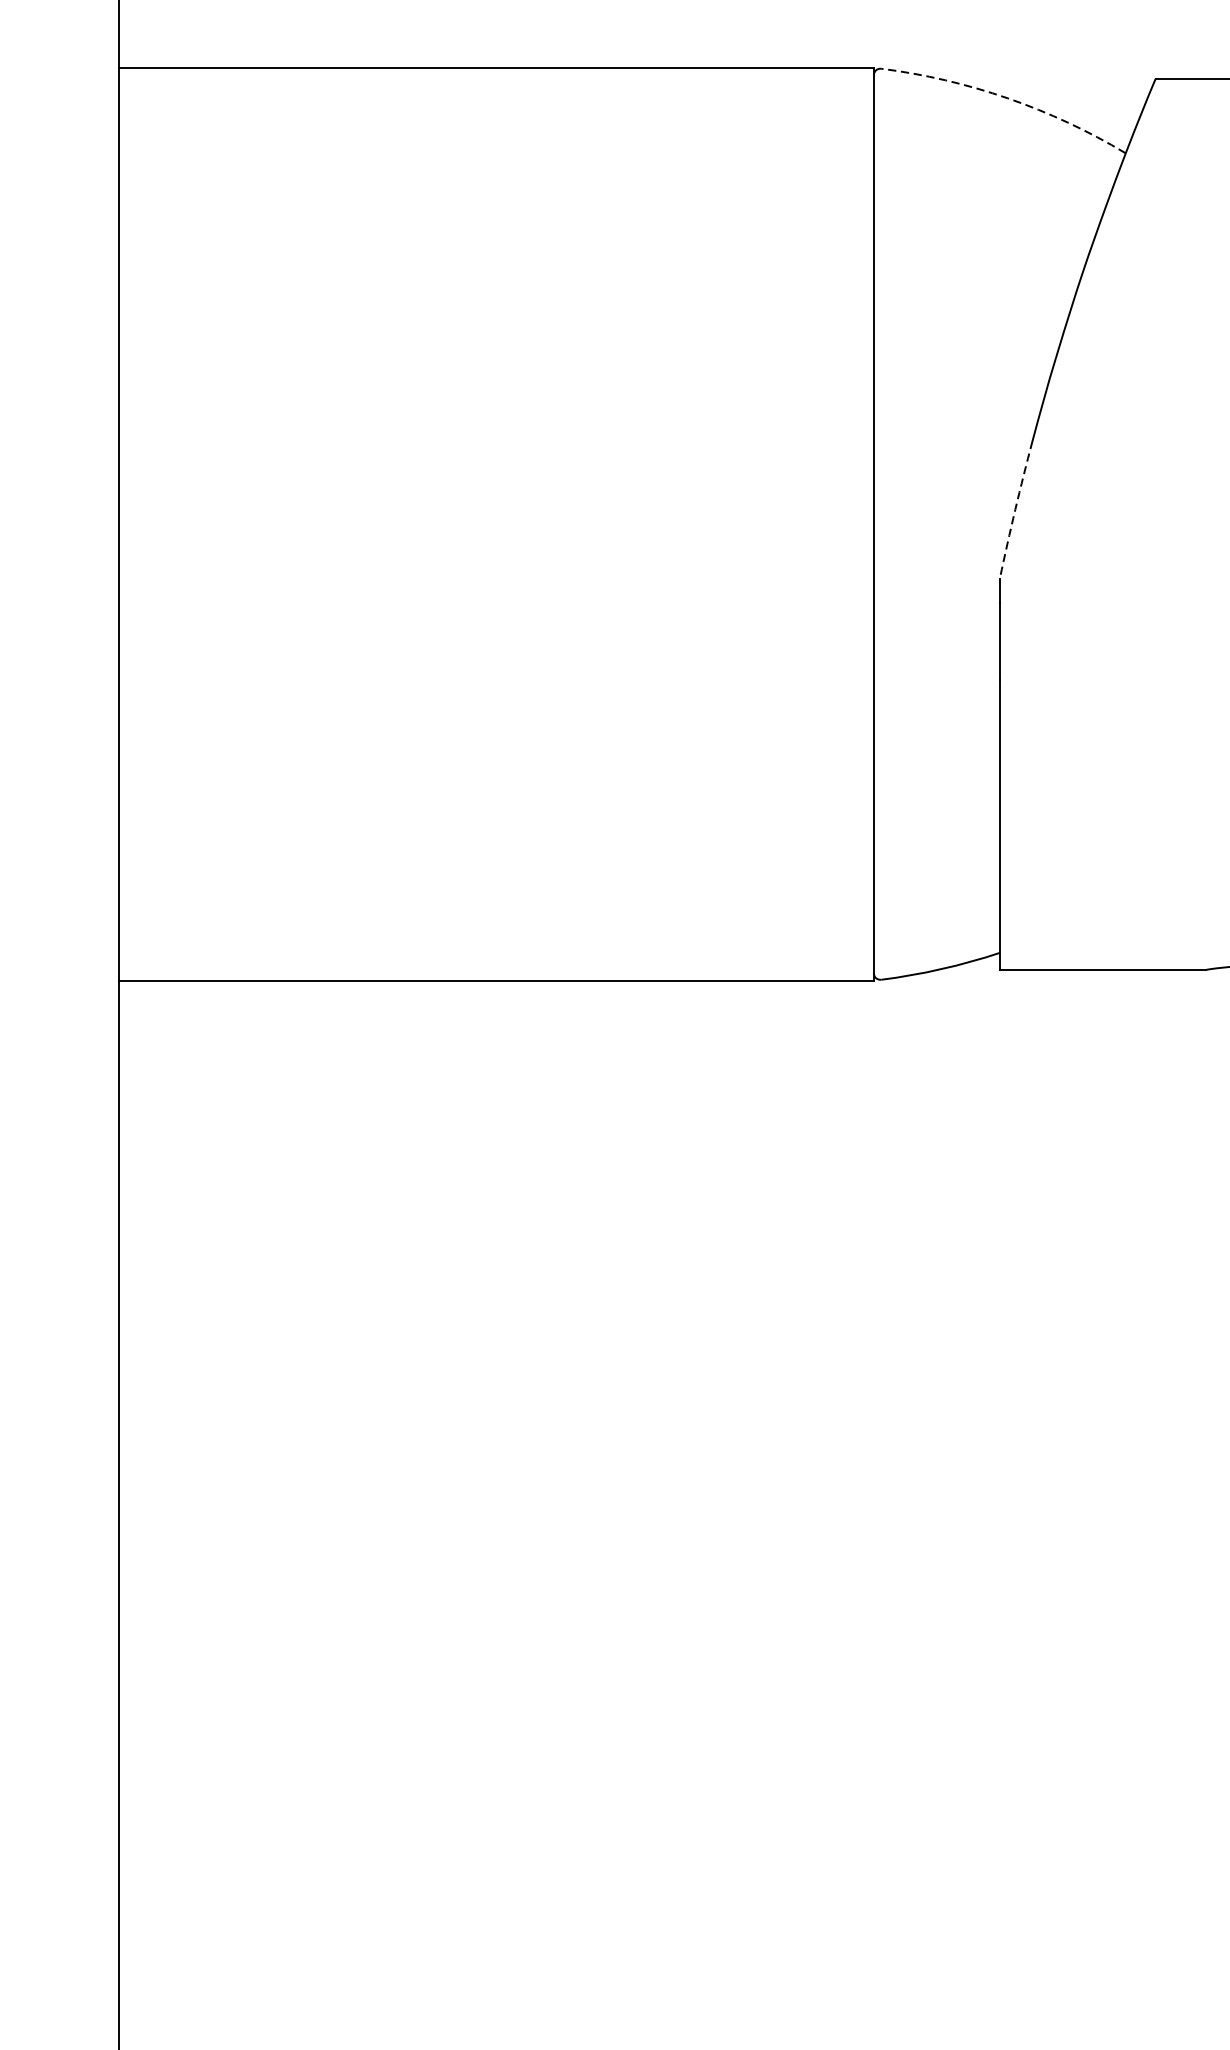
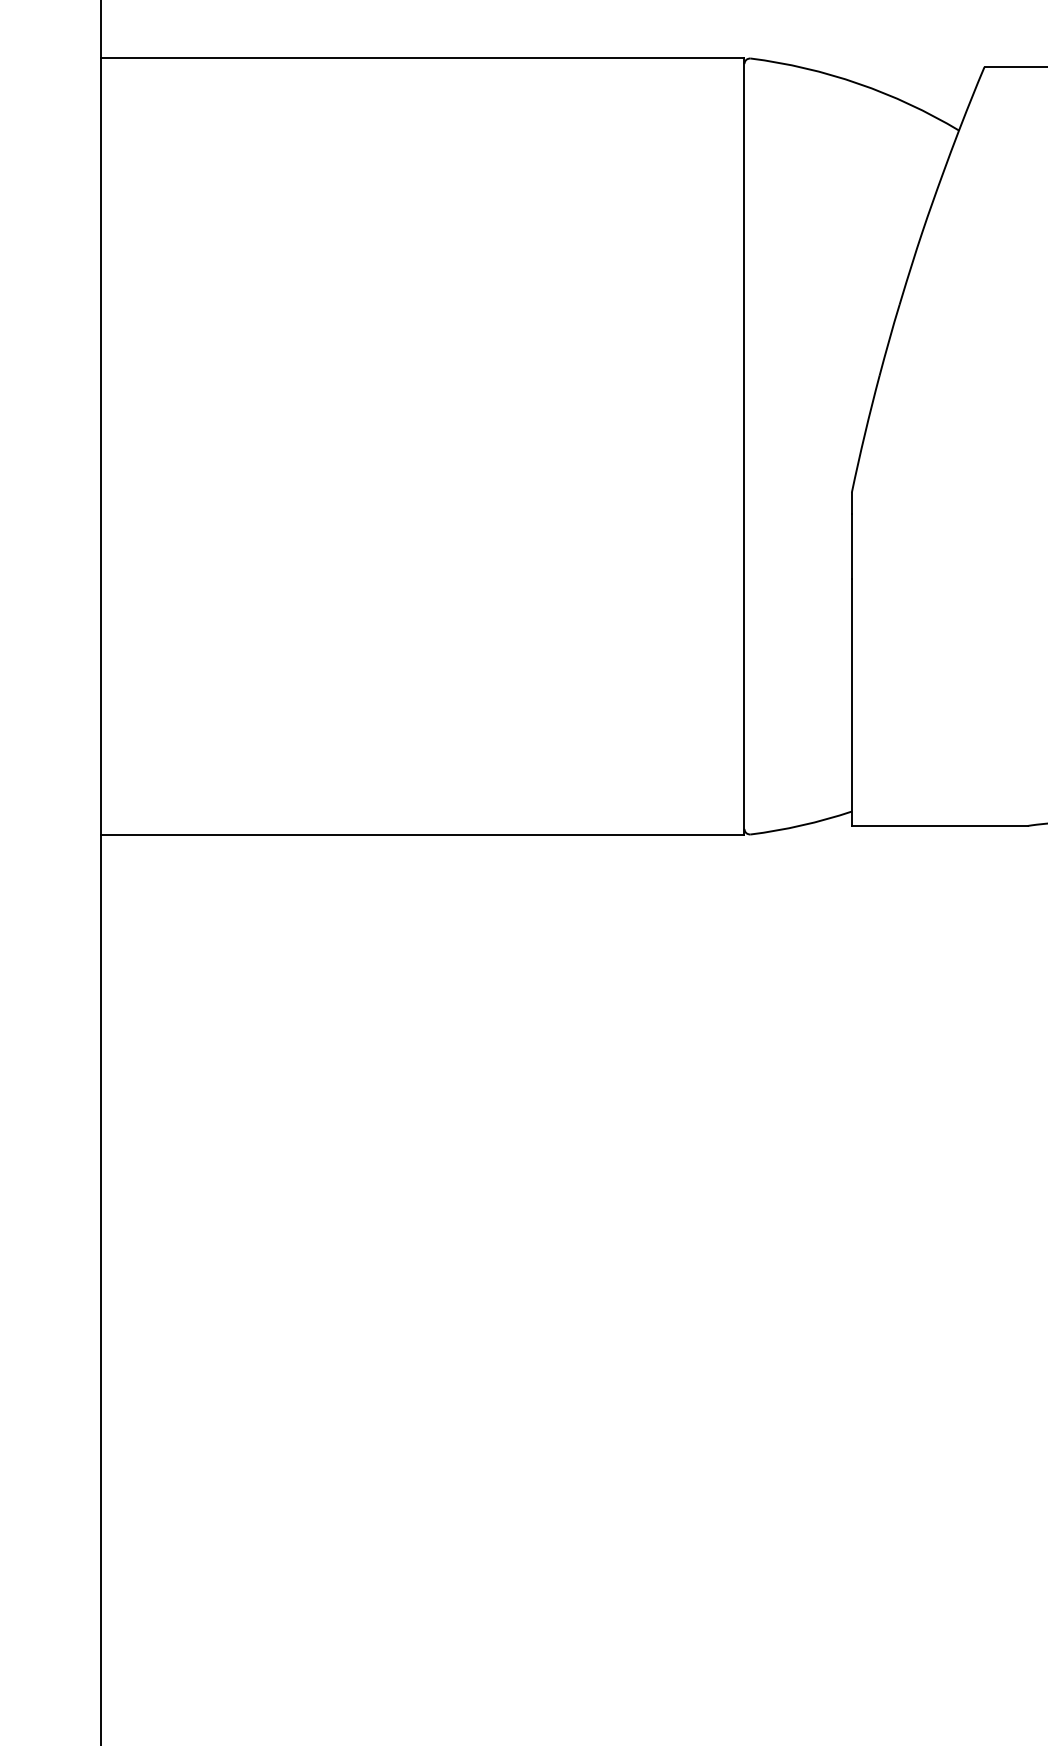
arc: (1007, 98) -> (858, 83), dashed -> solid
arc: (1014, 510) -> (864, 434), dashed -> solid

